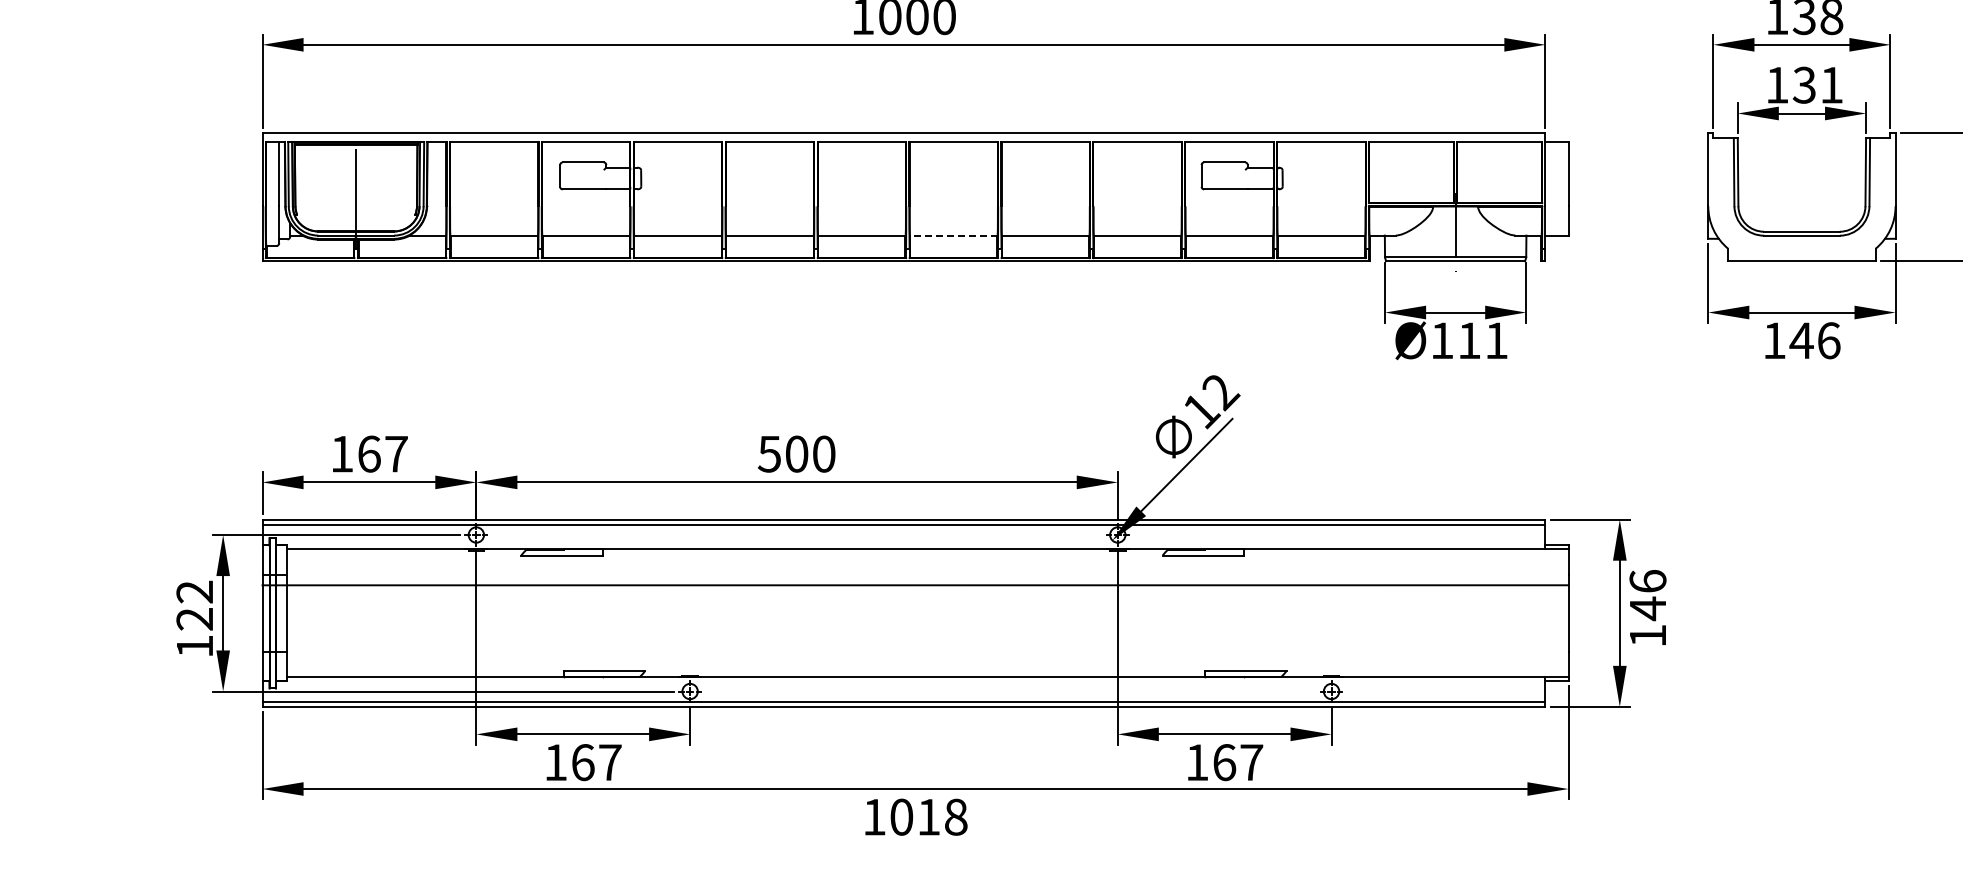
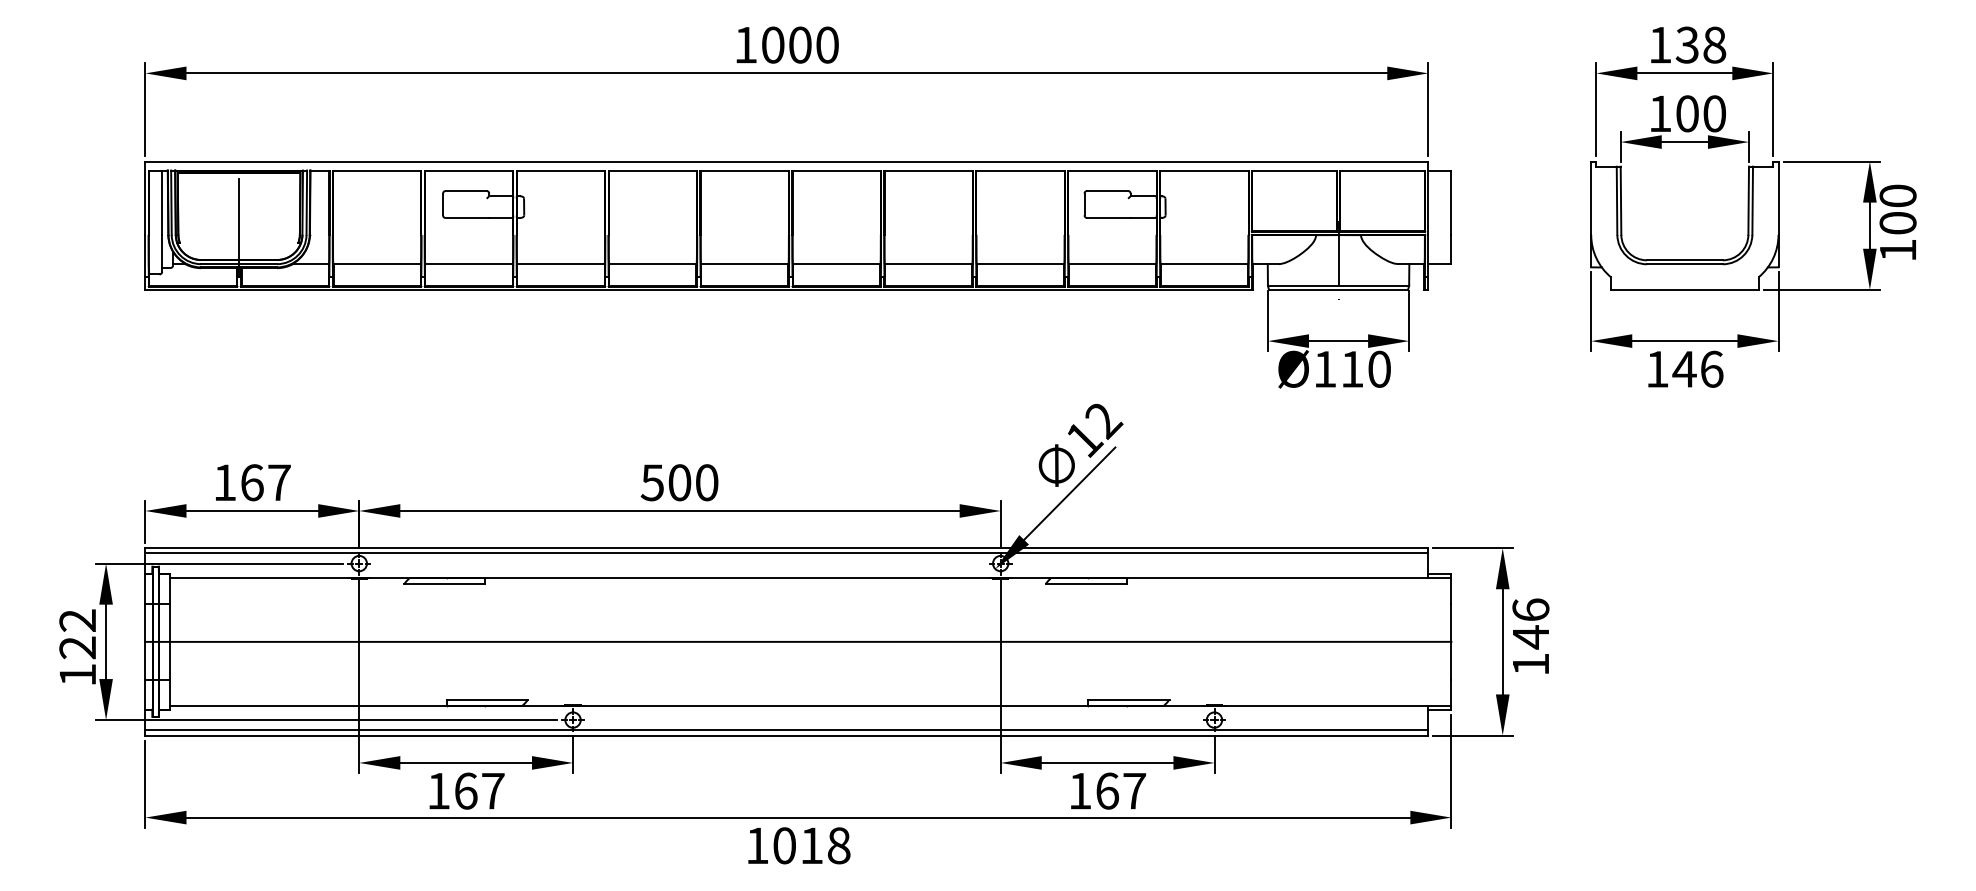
text: (1817, 84) -> (1700, 113), 131 -> 100
line: (953, 235) -> (836, 264), dashed -> solid
text: (1496, 339) -> (1379, 368), Ø111 -> Ø110
line: (915, 584) -> (798, 641), moved

